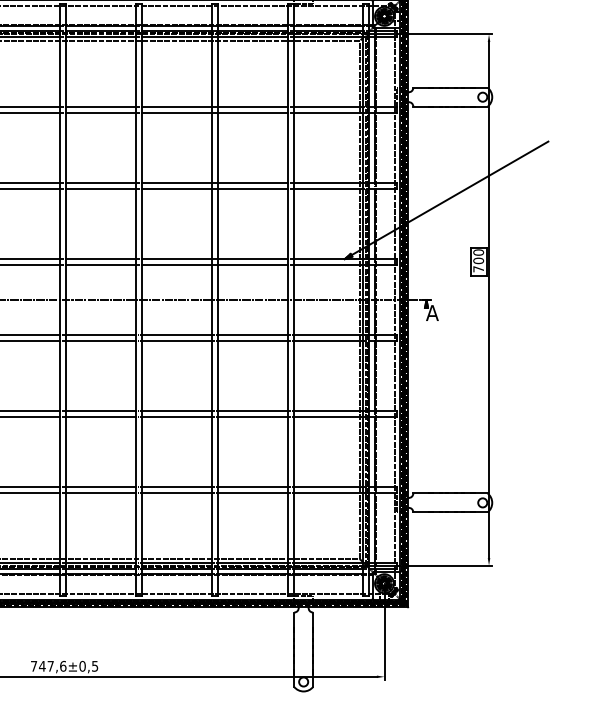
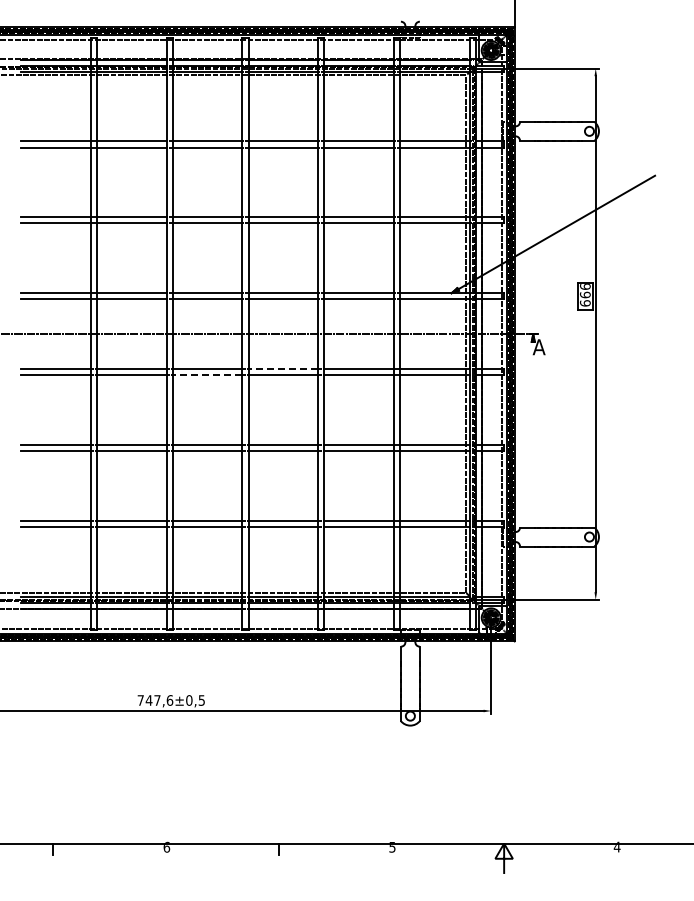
text: (478, 261) -> (585, 295), 700 -> 666
line: (176, 335) -> (283, 369), solid -> dashed
line: (100, 341) -> (207, 375), solid -> dashed

